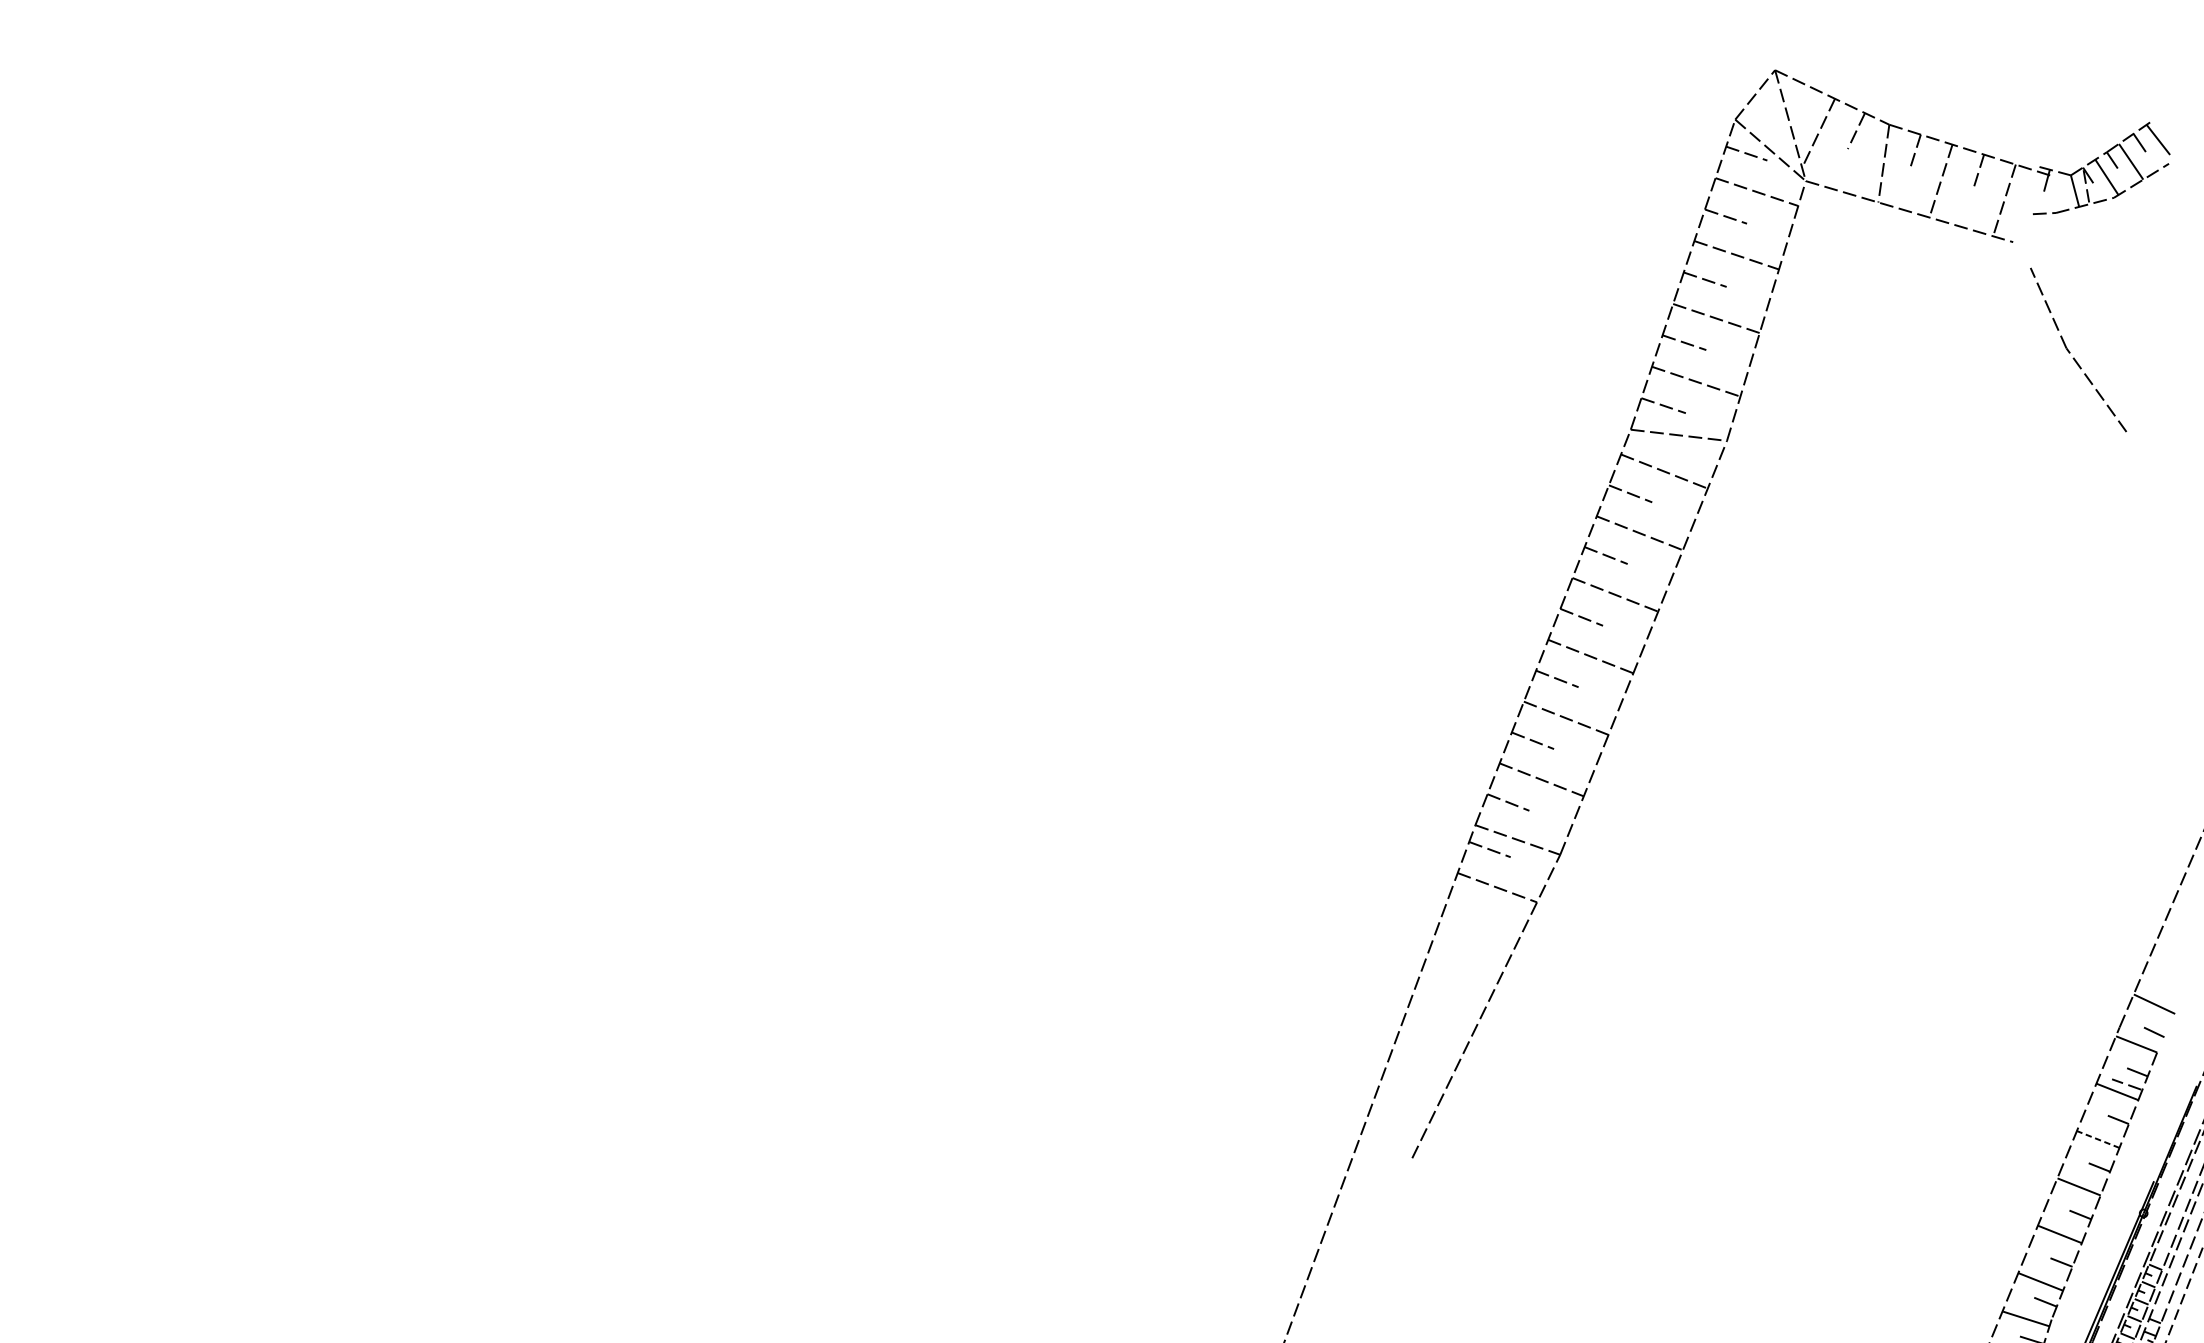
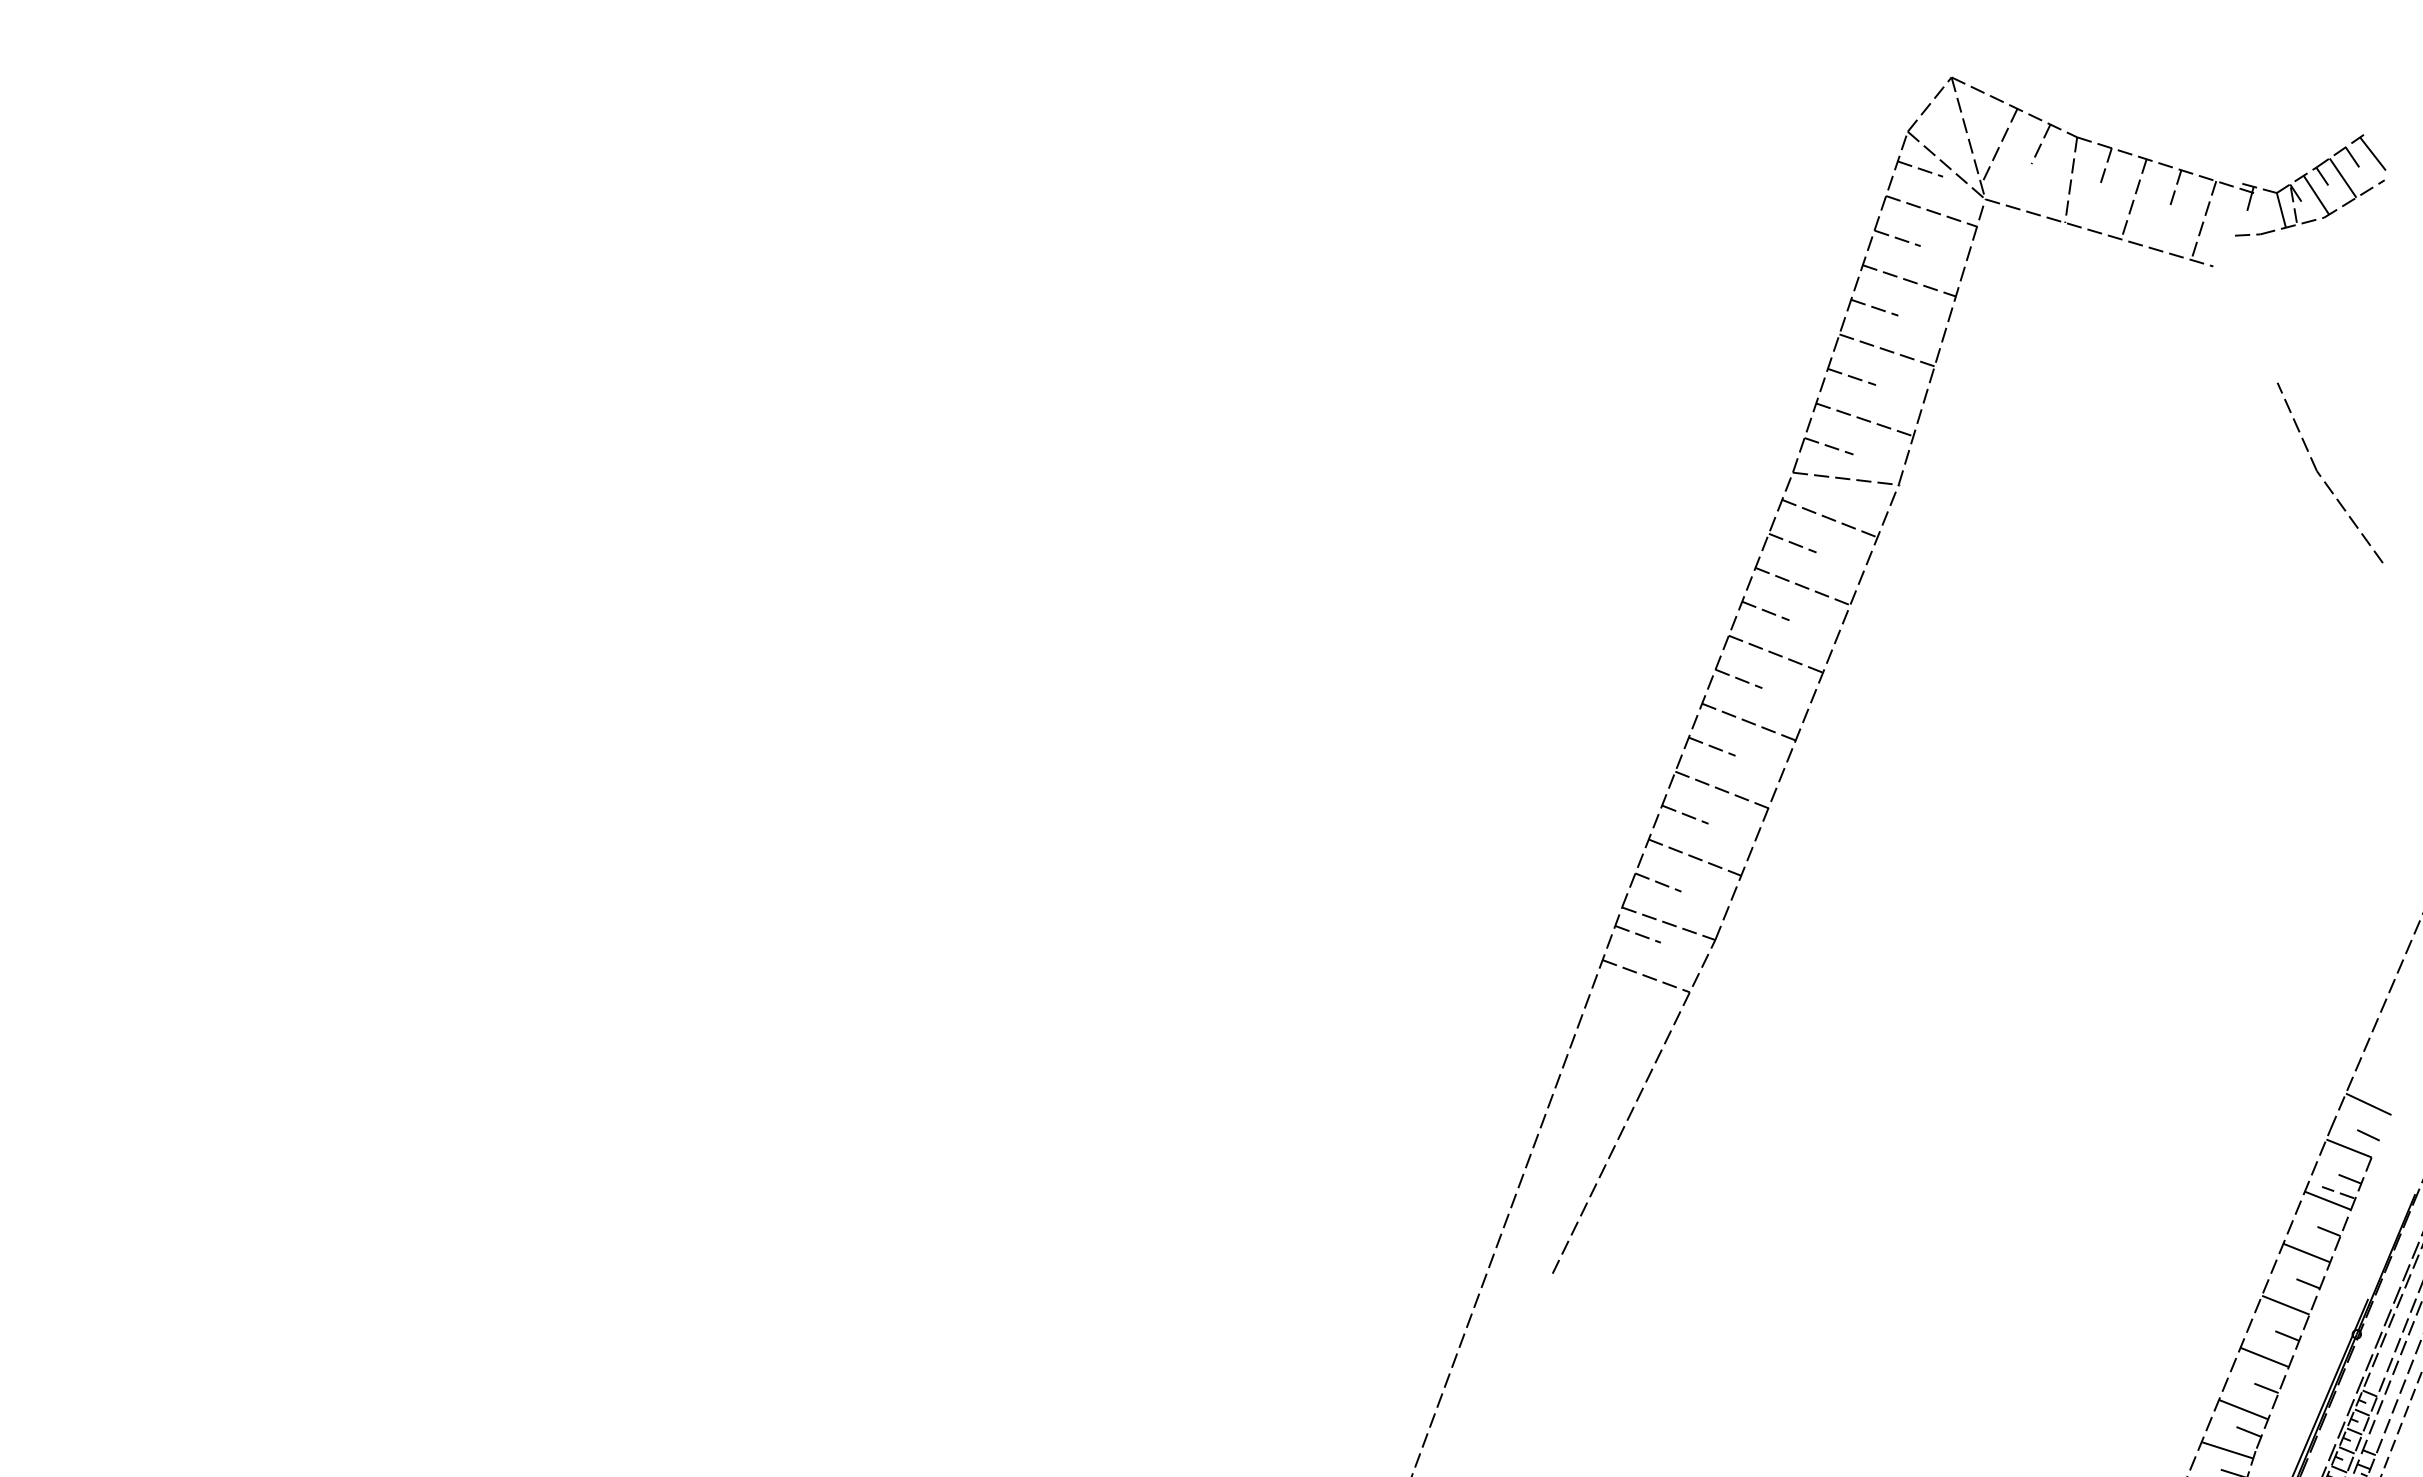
part: (2070, 352) -> (2321, 475), moved
line: (2097, 1138) -> (2306, 1252), dashed -> solid

